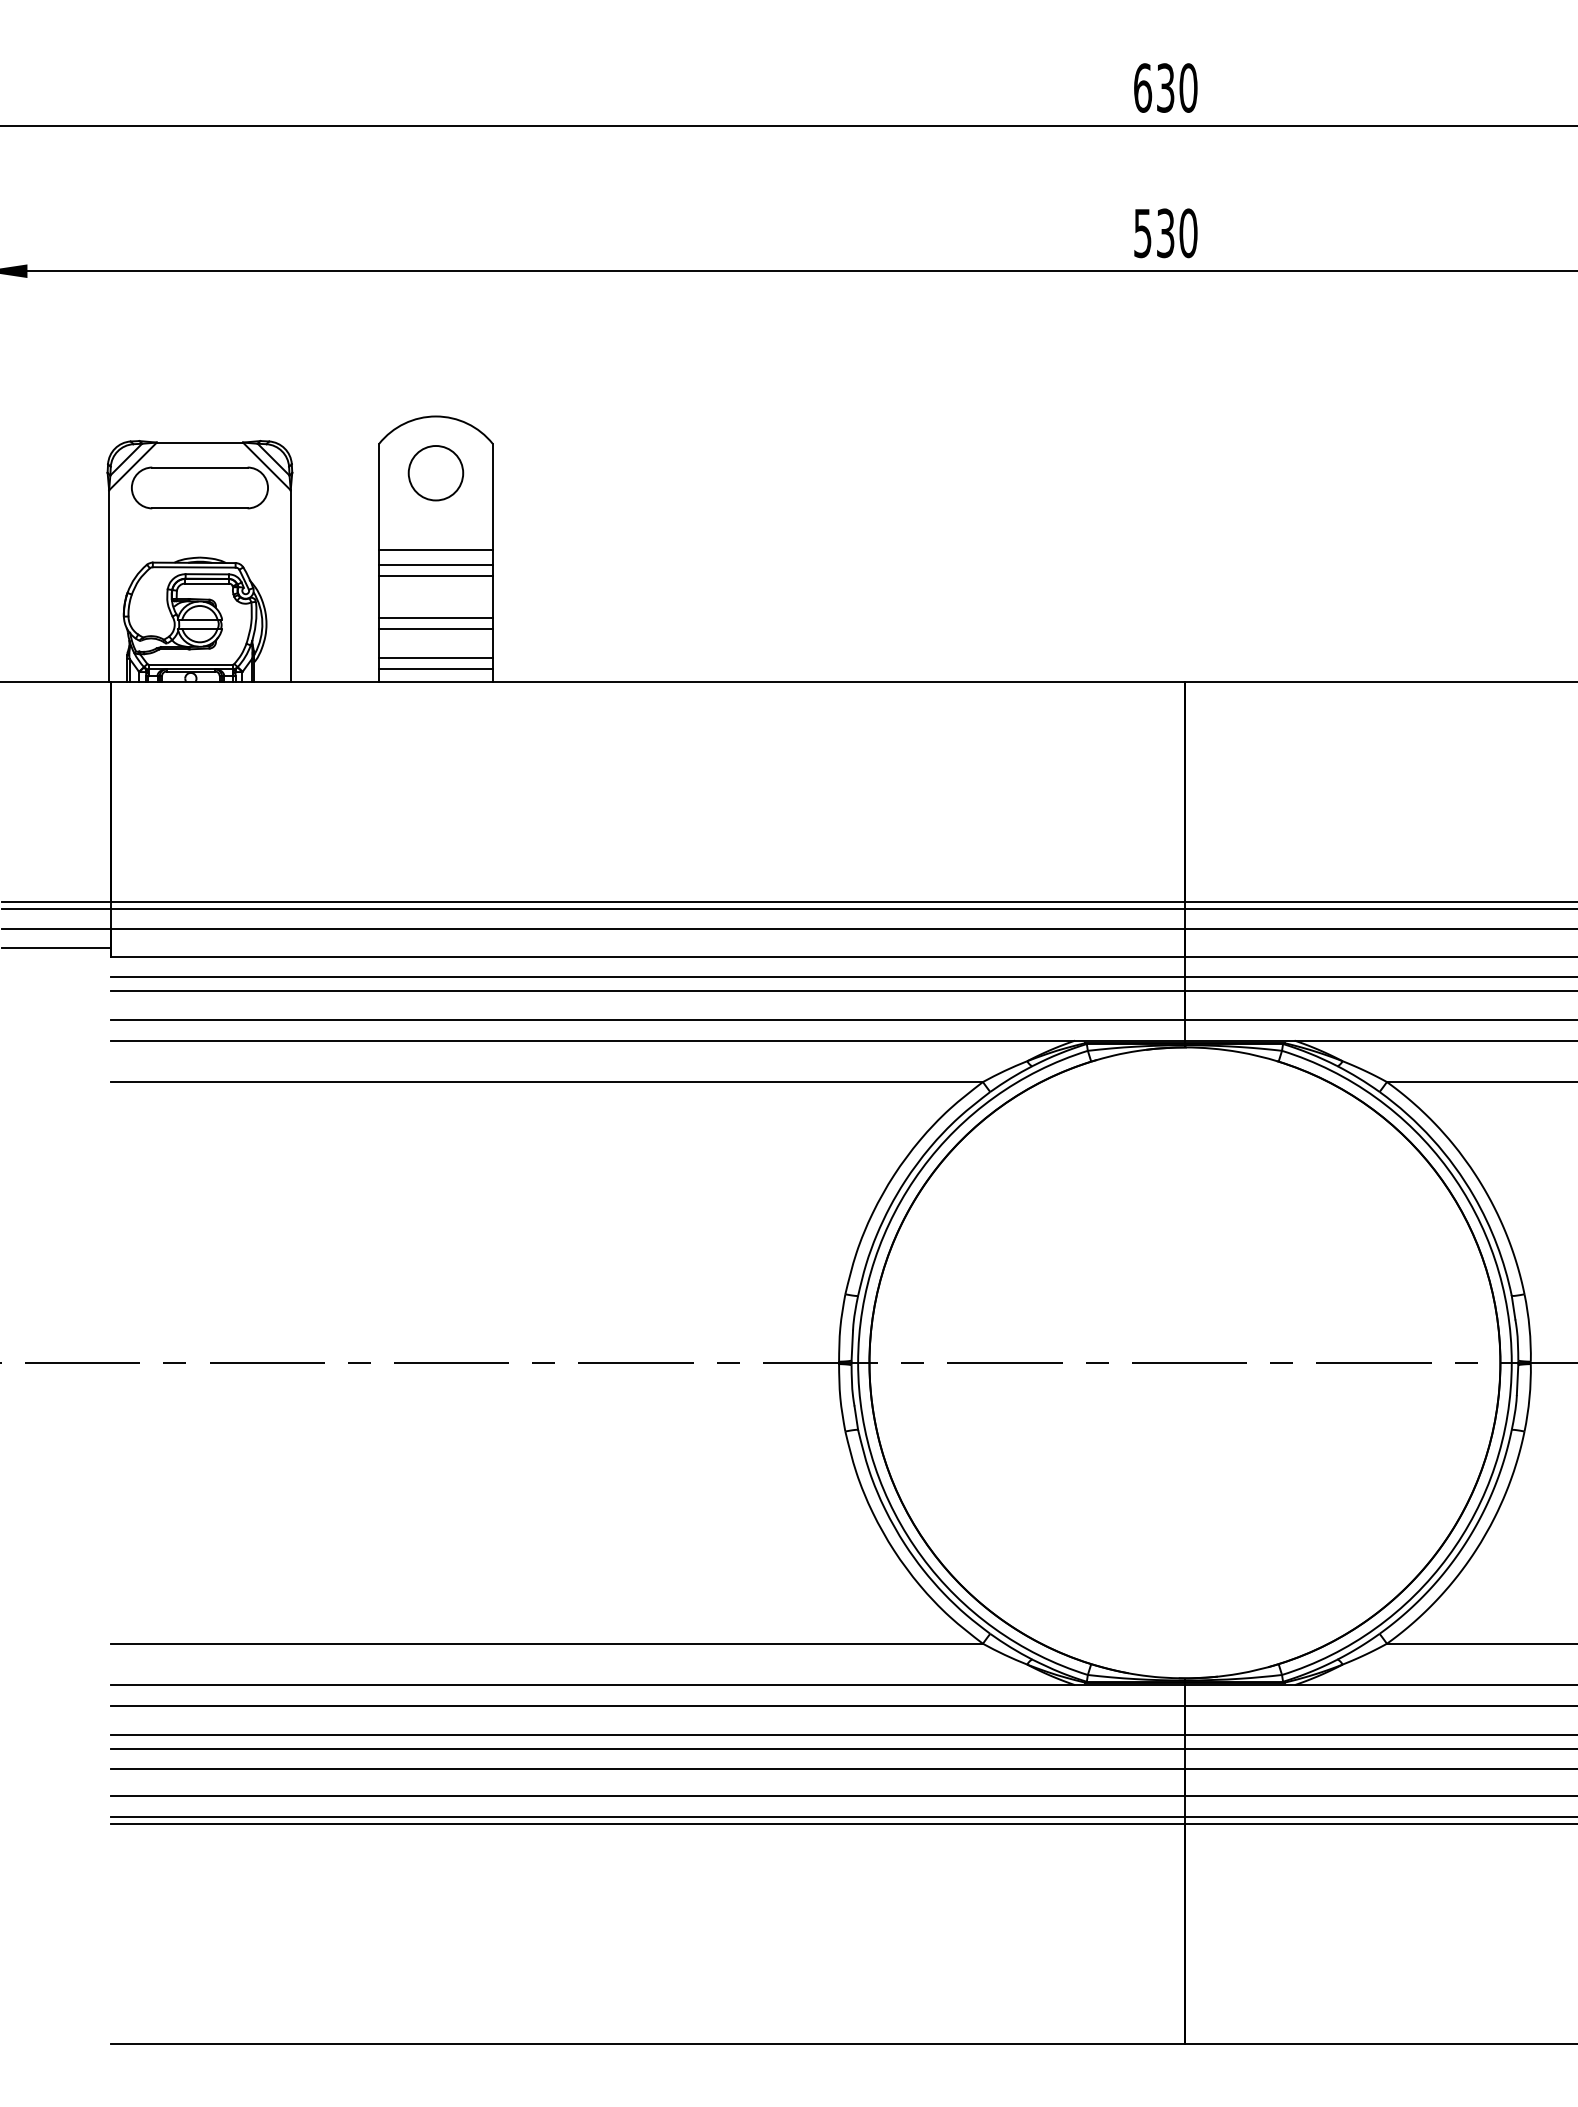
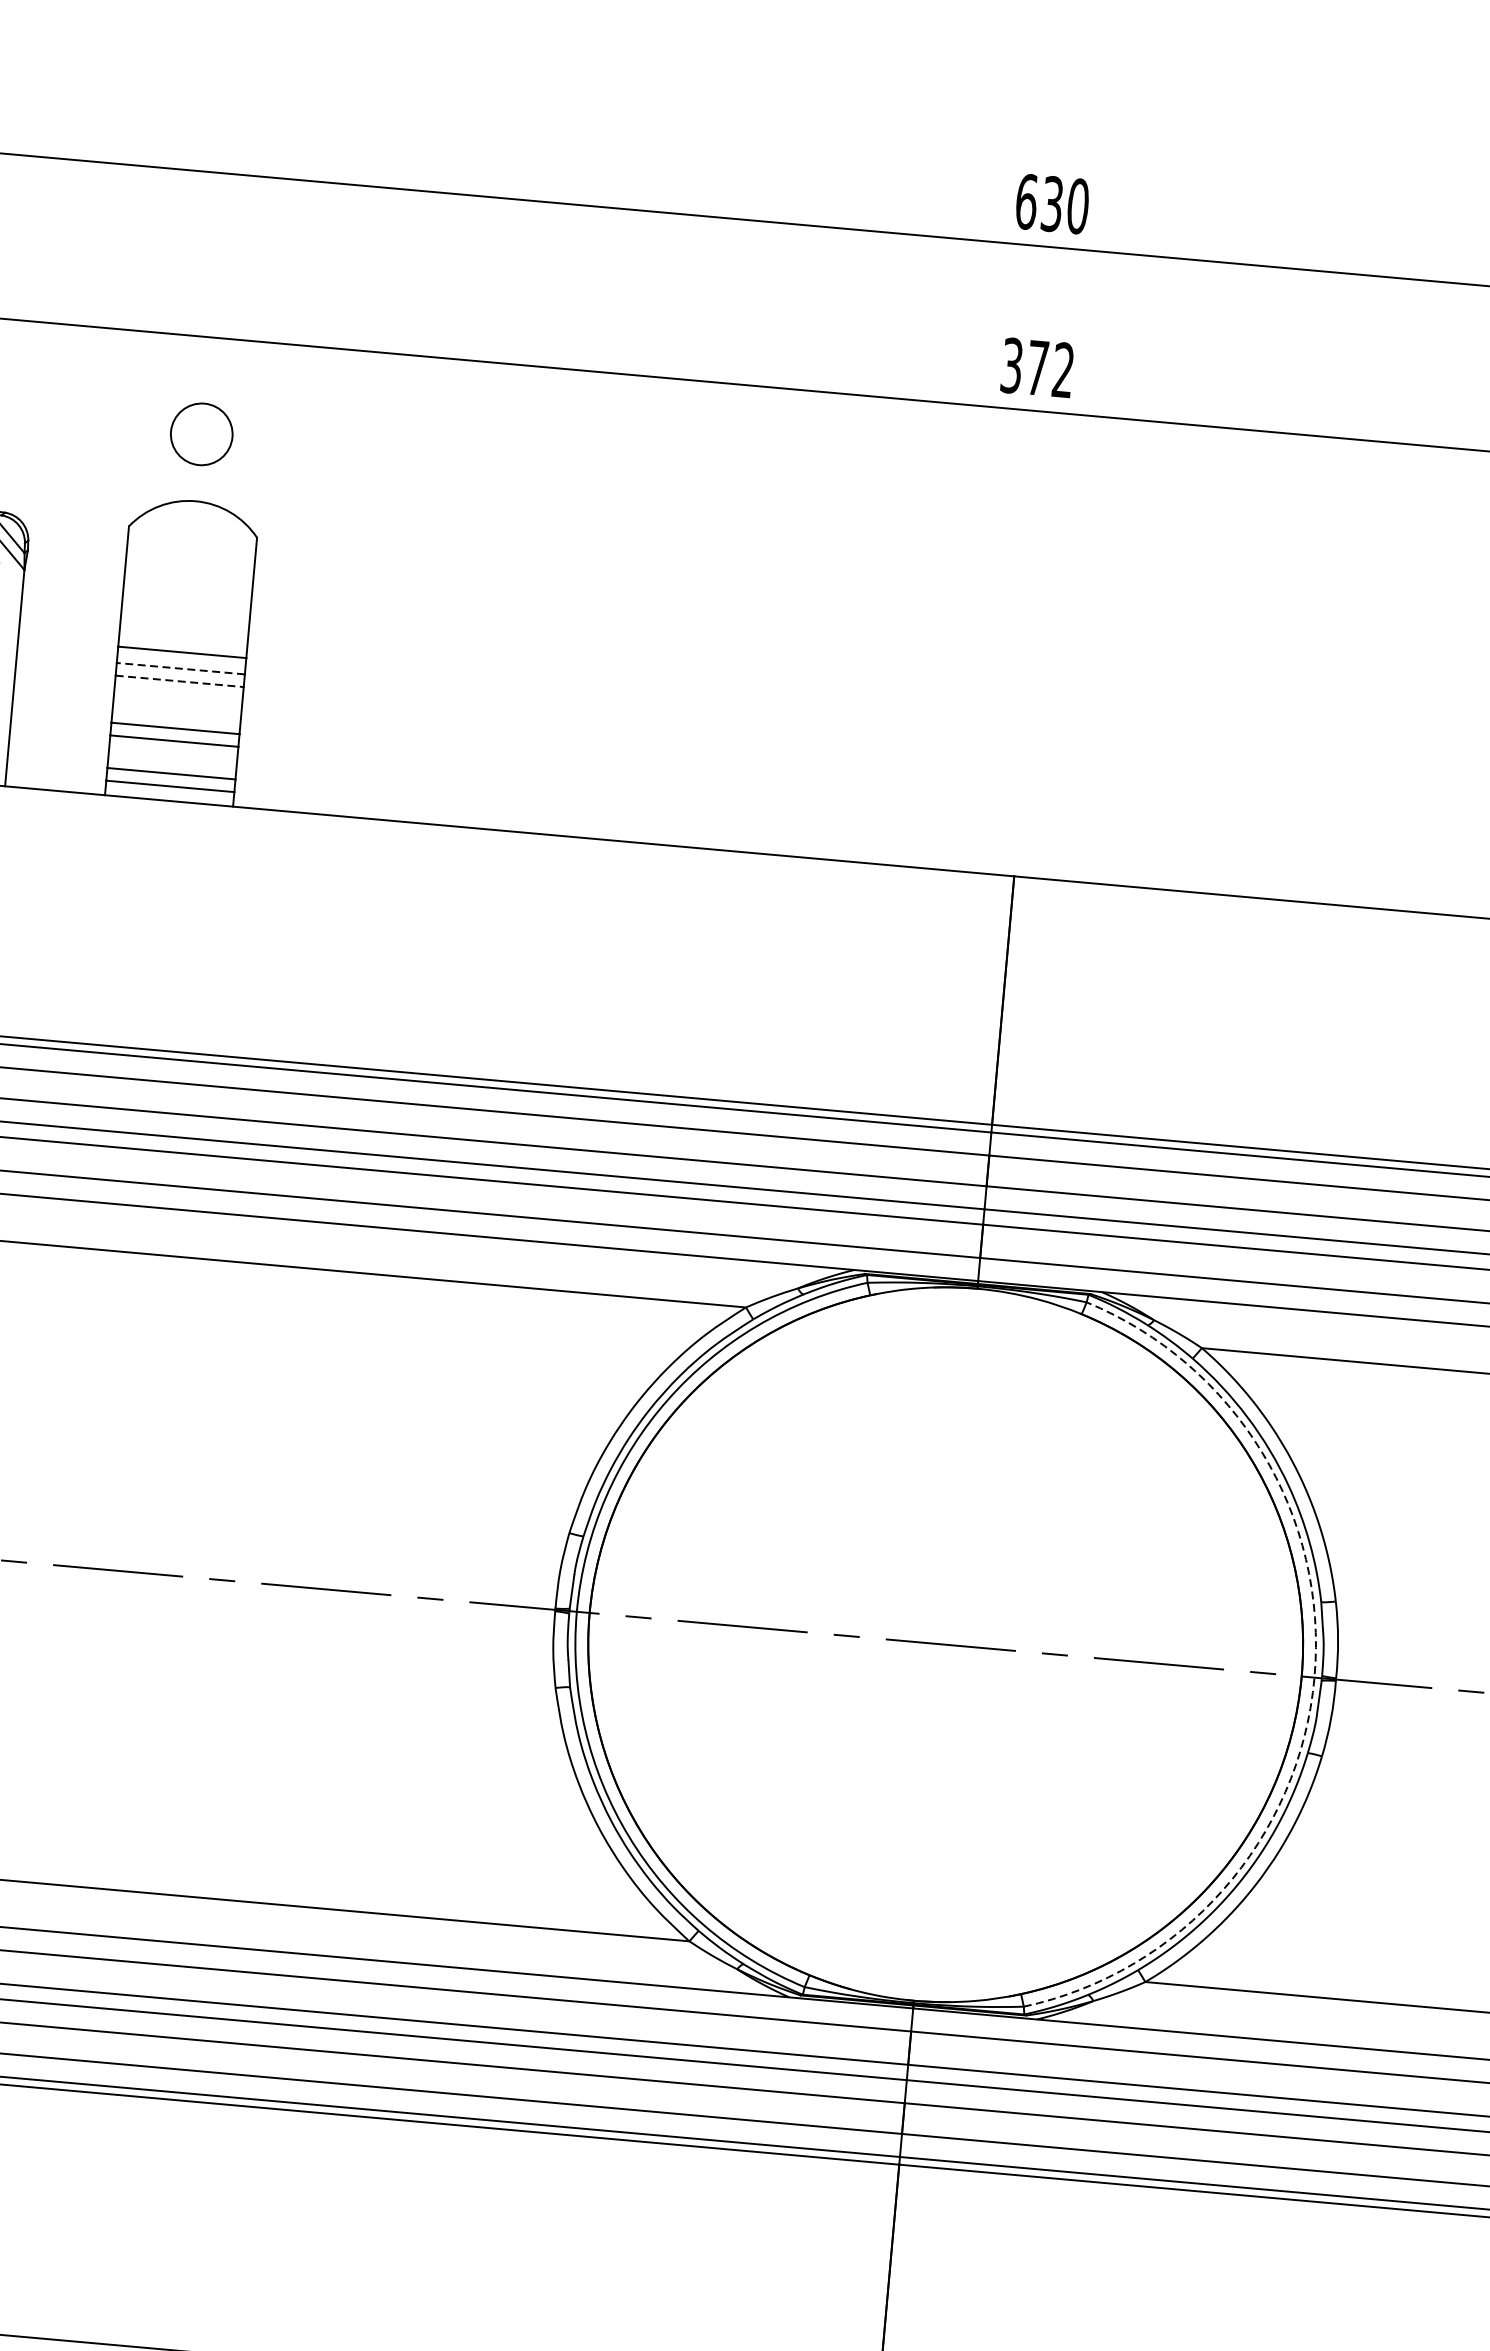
text: (1165, 233) -> (1037, 368), 530 -> 372
circle: (435, 473) -> (201, 434), moved
line: (435, 564) -> (180, 668), solid -> dashed
line: (435, 576) -> (179, 681), solid -> dashed
arc: (1511, 1362) -> (1314, 1677), solid -> dashed

